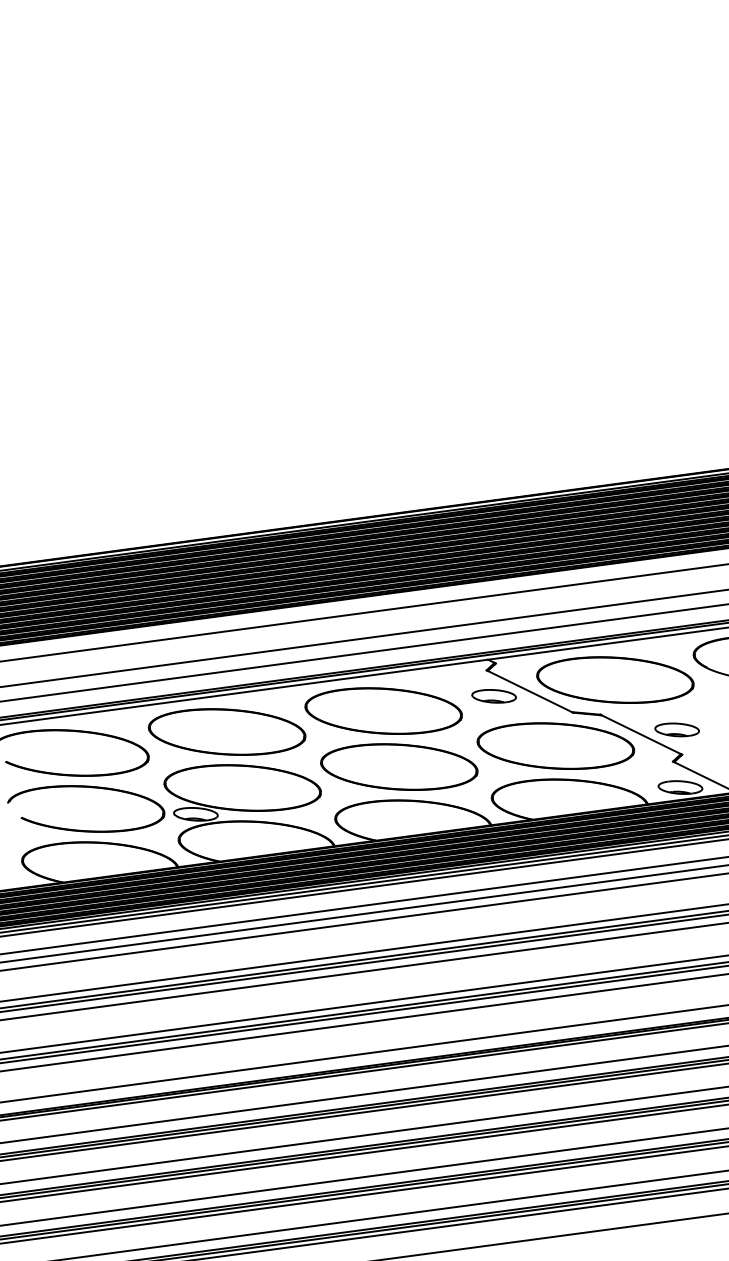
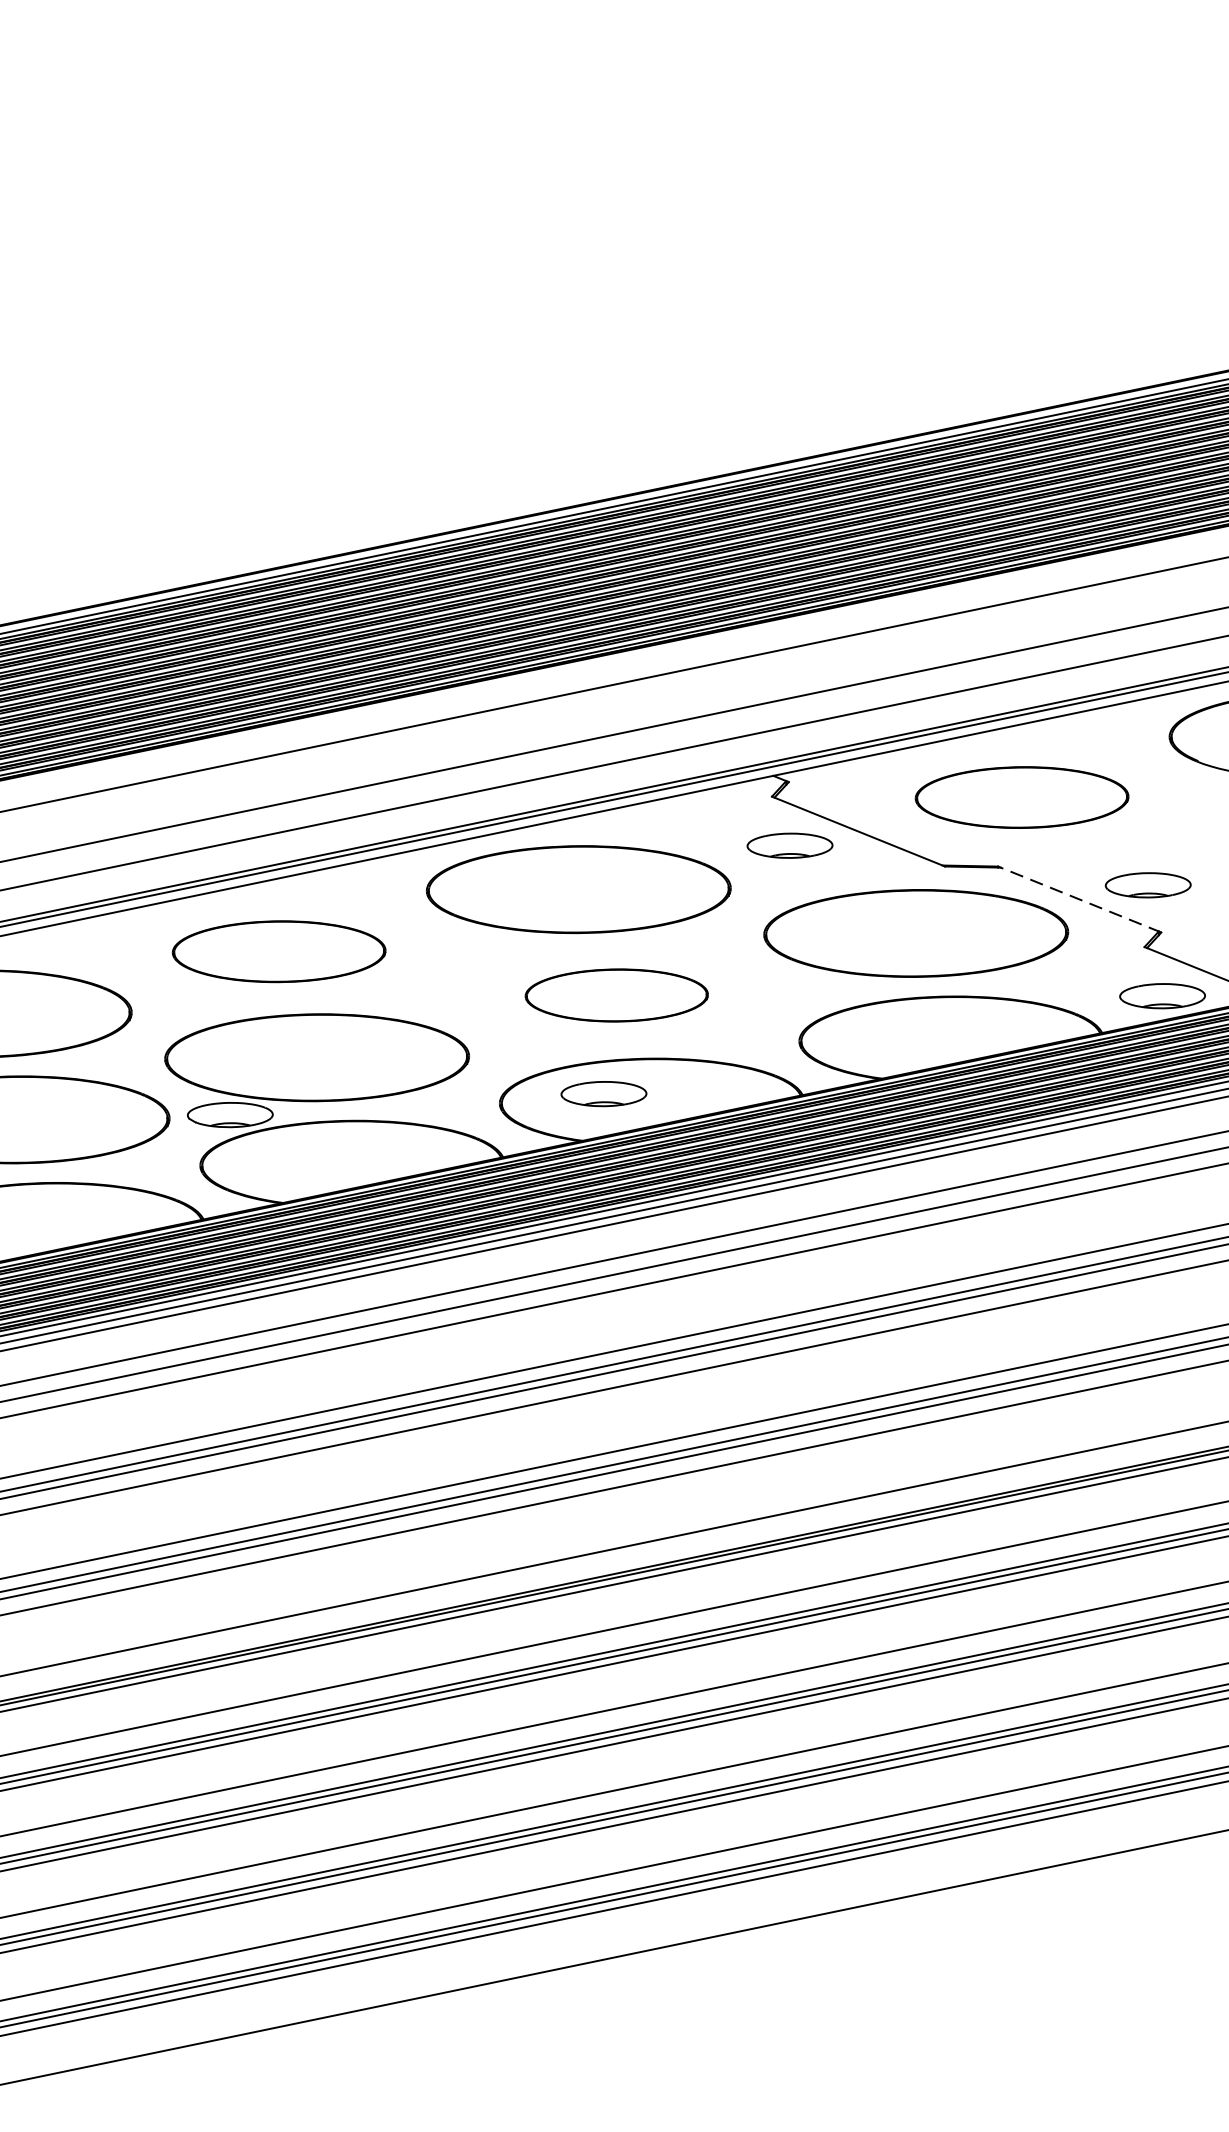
part: (615, 679) -> (1022, 796), size x0.7
part: (226, 731) -> (277, 950), size x0.7
line: (640, 734) -> (1078, 899), solid -> dashed
part: (399, 766) -> (616, 994), size x0.6
part: (388, 817) -> (602, 1094), added

